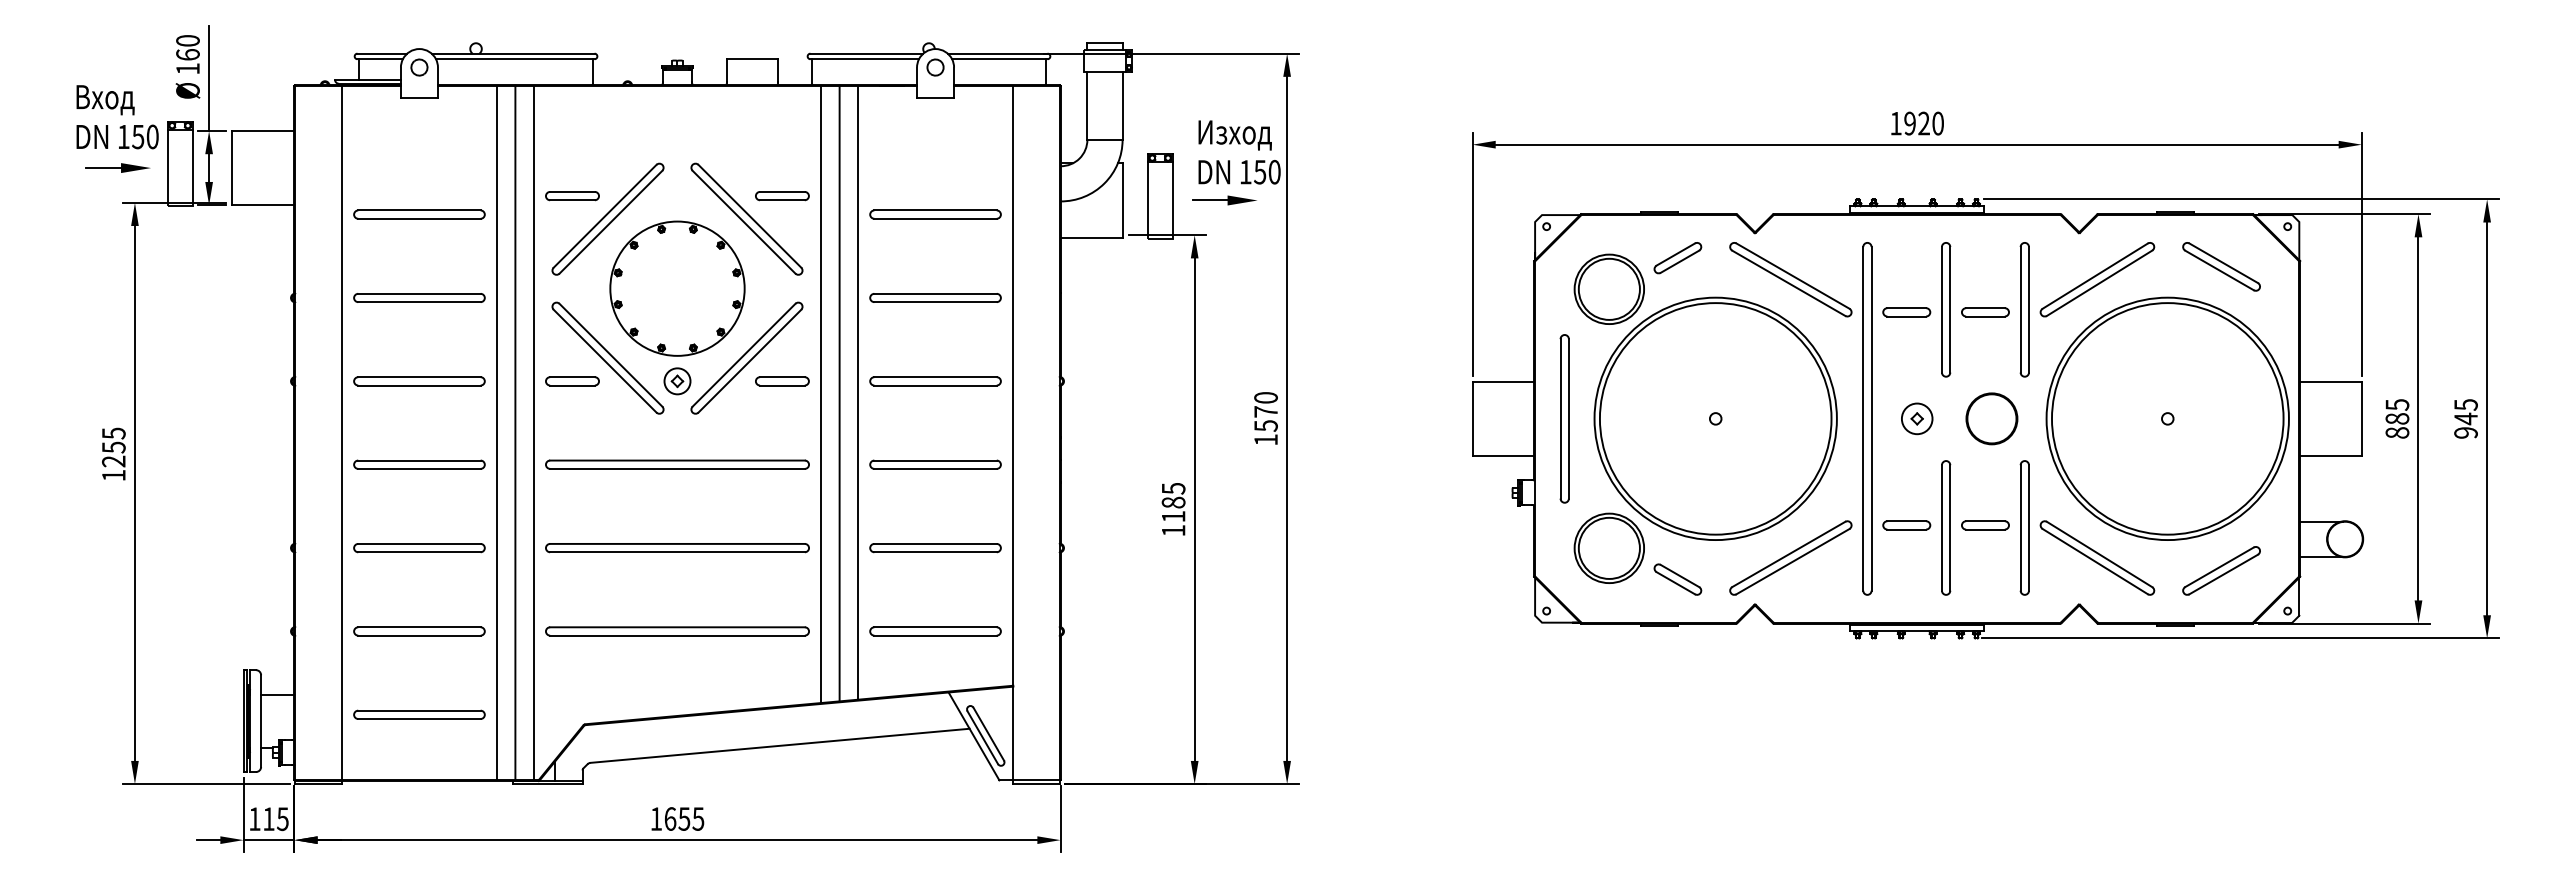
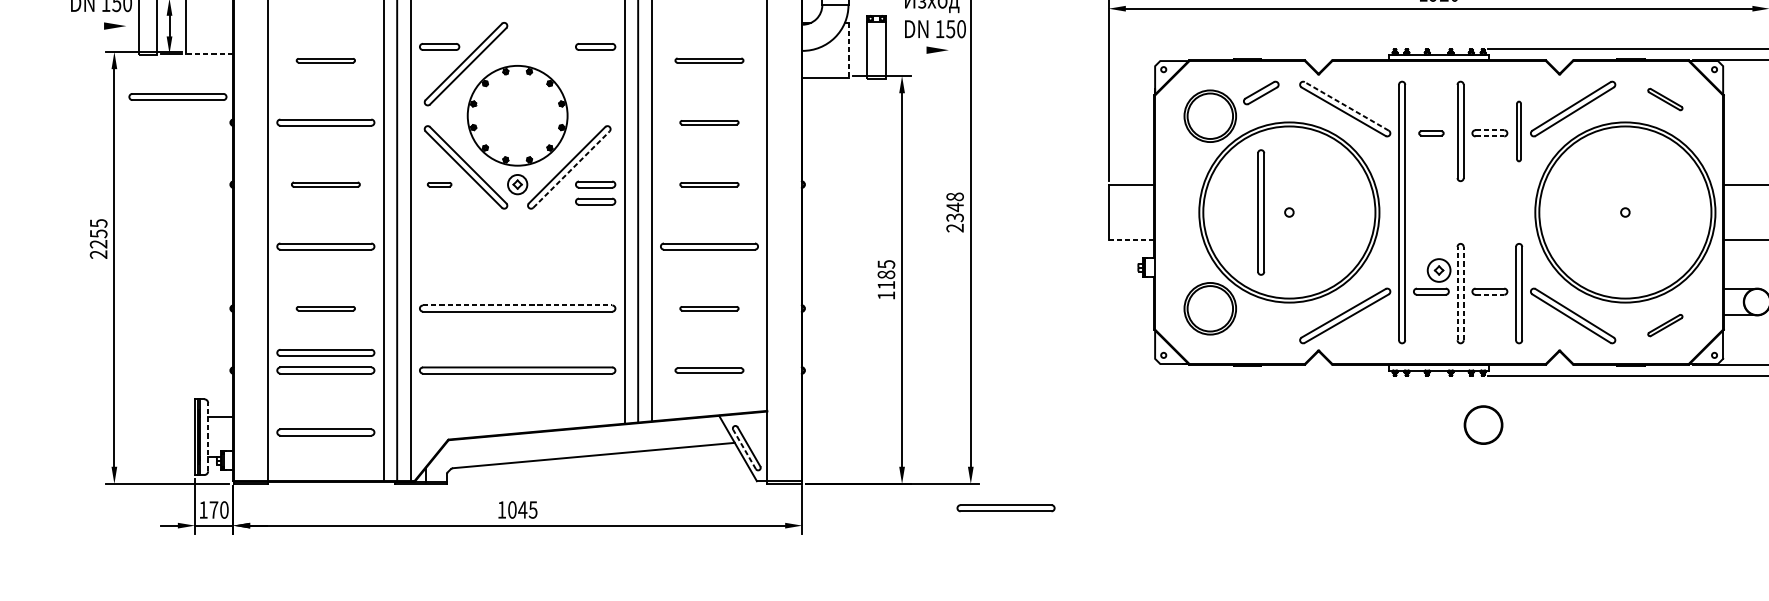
line: (103, 168) -> (91, 26), removed
line: (1123, 200) -> (849, 50), solid -> dashed
line: (1209, 200) -> (913, 50), removed
line: (262, 205) -> (209, 53), solid -> dashed
part: (419, 214) -> (325, 60), size x0.6
part: (935, 214) -> (709, 60), size x0.7
part: (746, 218) -> (568, 63), removed
part: (220, 263) -> (177, 97), added
part: (2221, 266) -> (1665, 99), size x0.6
line: (1792, 275) -> (1346, 105), solid -> dashed
part: (935, 297) -> (709, 122), size x0.6
line: (1985, 308) -> (1489, 130), solid -> dashed
part: (2024, 309) -> (1518, 131), size x0.6
part: (1906, 312) -> (1431, 133), size x0.7
line: (1985, 316) -> (1489, 136), solid -> dashed
line: (749, 361) -> (571, 169), solid -> dashed
part: (419, 381) -> (325, 184), size x0.7
part: (572, 381) -> (439, 184), size x0.6
part: (935, 381) -> (709, 184), size x0.6
part: (782, 404) -> (595, 201), added
text: (1265, 418) -> (954, 212), 1570 -> 2348
part: (1564, 418) -> (1260, 212), moved
part: (1917, 418) -> (1439, 270), moved
part: (1991, 418) -> (1483, 424), moved
line: (1503, 455) -> (1131, 239), solid -> dashed
part: (677, 464) -> (517, 246), removed
text: (113, 475) -> (98, 254), 1255 -> 2255
line: (1941, 527) -> (1457, 293), solid -> dashed
line: (1950, 527) -> (1463, 293), solid -> dashed
line: (1985, 529) -> (1489, 294), solid -> dashed
line: (678, 543) -> (518, 305), solid -> dashed
part: (419, 548) -> (325, 308), size x0.6
part: (935, 548) -> (709, 308), size x0.6
part: (2221, 570) -> (1665, 325), size x0.6
part: (1677, 579) -> (1260, 331), removed
part: (419, 607) -> (325, 352), added
part: (935, 631) -> (709, 370), size x0.7
line: (261, 721) -> (208, 437), solid -> dashed
line: (982, 737) -> (744, 449), solid -> dashed
part: (1334, 816) -> (1006, 508), added
text: (275, 818) -> (218, 509), 115 -> 170
text: (677, 818) -> (517, 509), 1655 -> 1045

